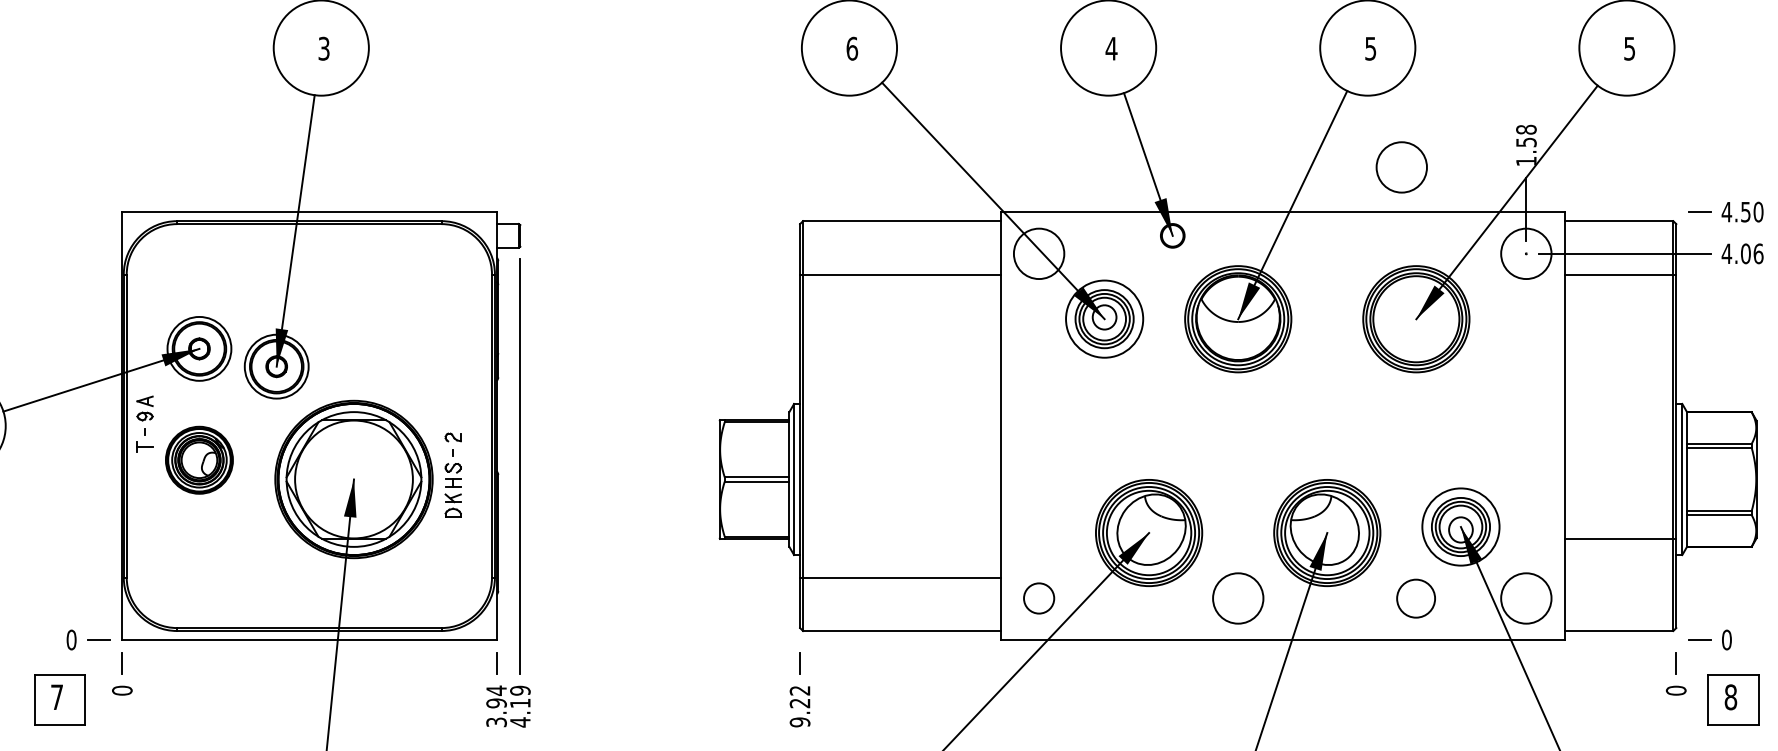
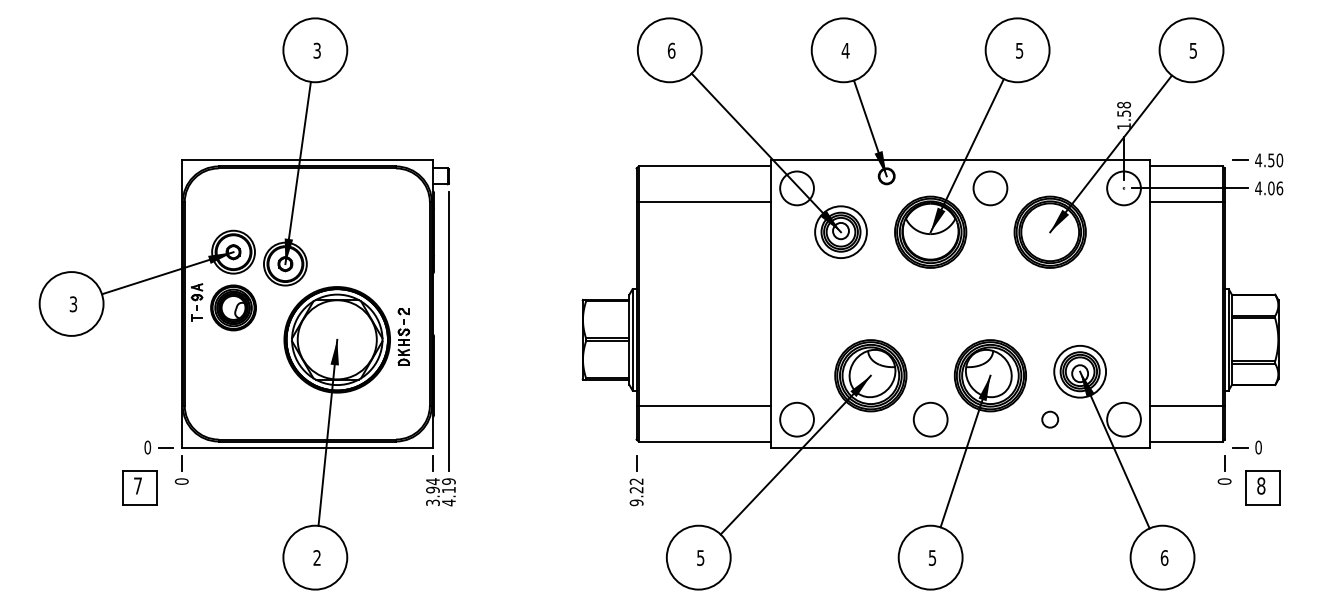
circle: (1401, 167) -> (990, 188), moved
part: (199, 459) -> (233, 307), moved
line: (1619, 538) -> (1186, 405), moved
circle: (1038, 598) -> (796, 419), size x1.67
circle: (1416, 598) -> (1050, 419), size x0.62

